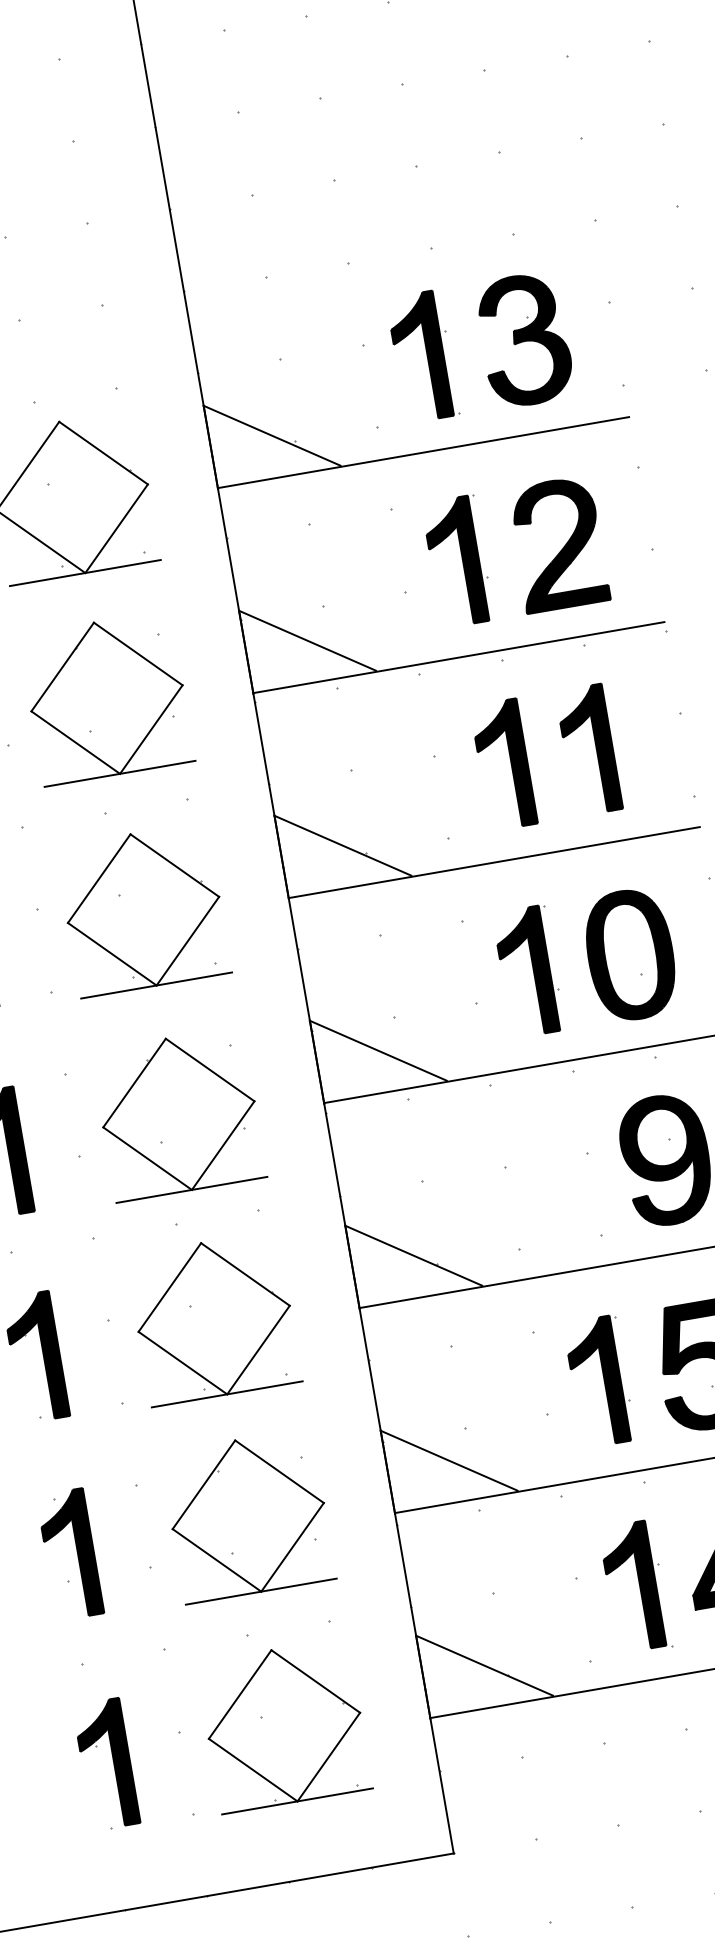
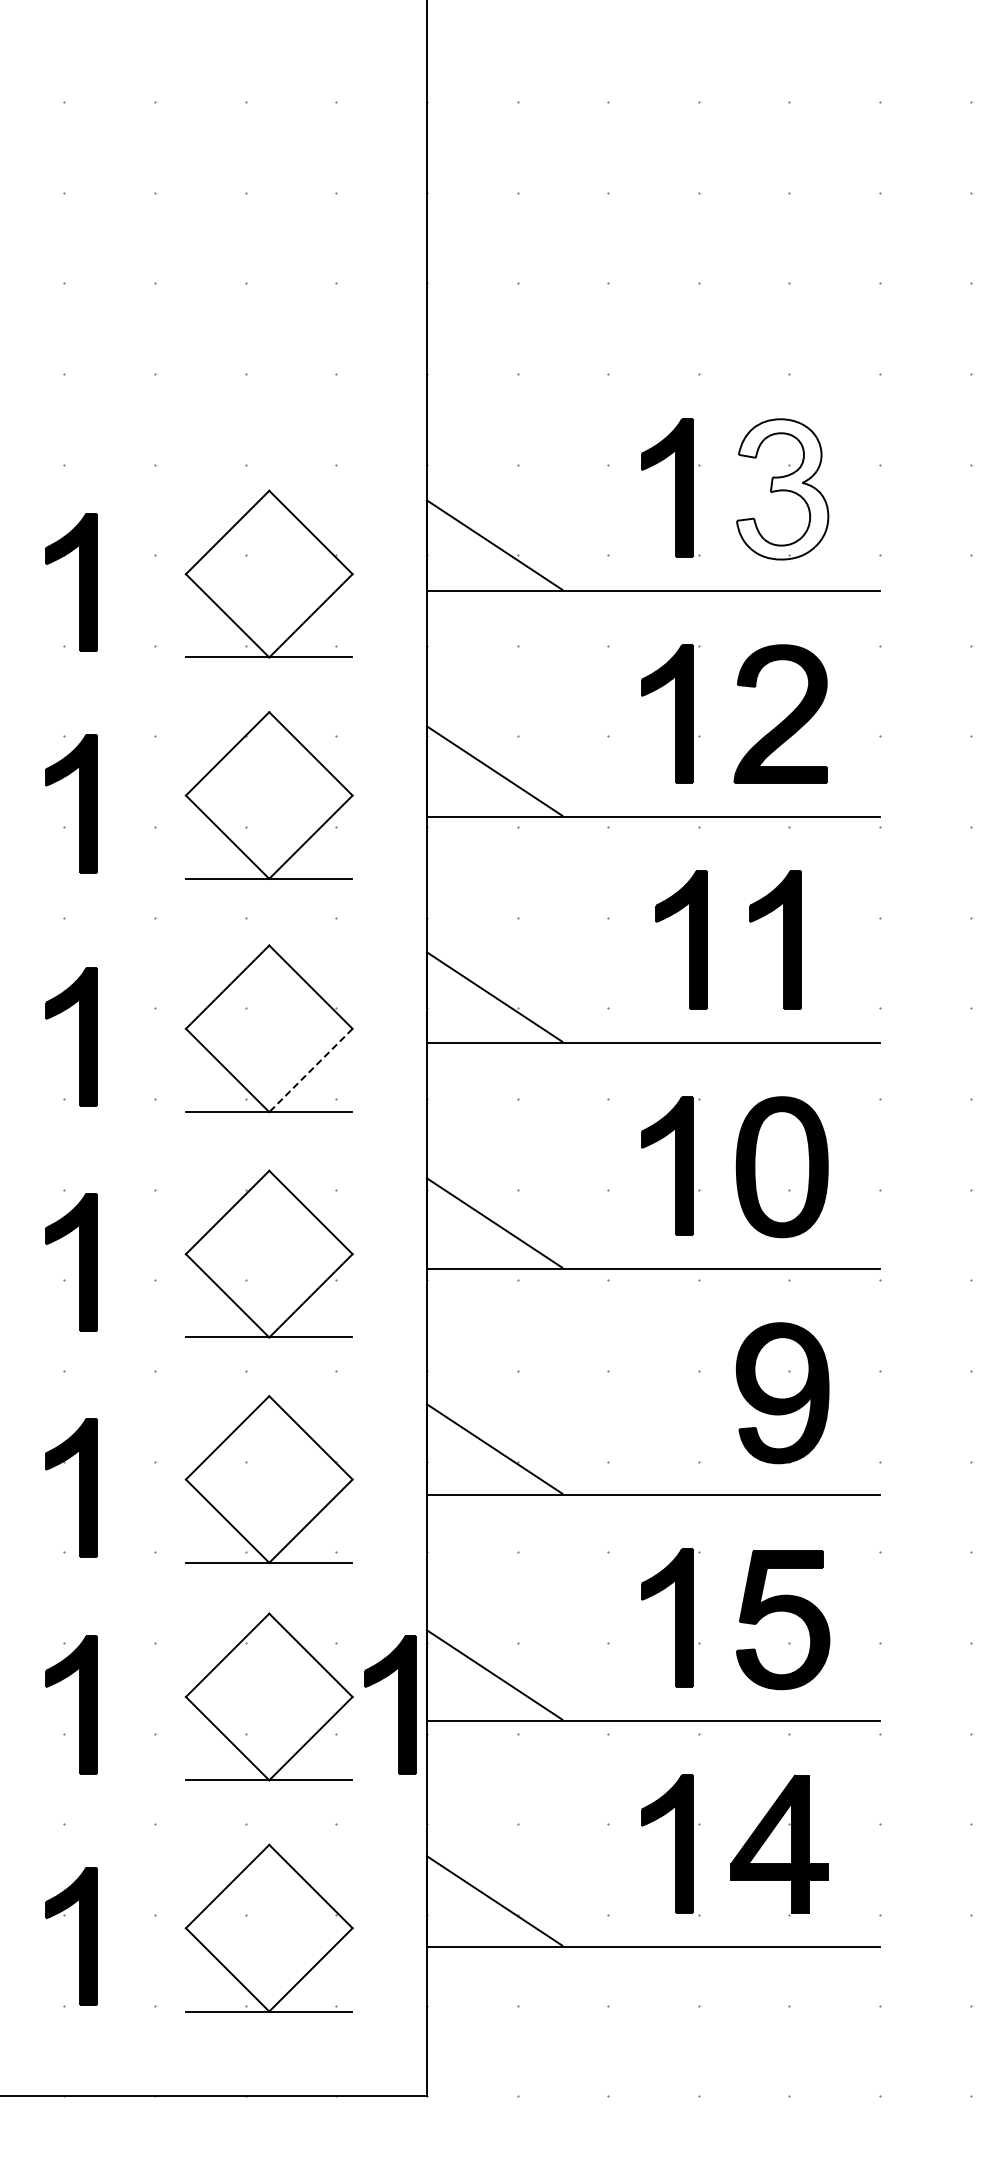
fill: (524, 340) -> (782, 489), removed
line: (187, 941) -> (310, 1070), solid -> dashed
part: (366, 1502) -> (398, 1704), added

